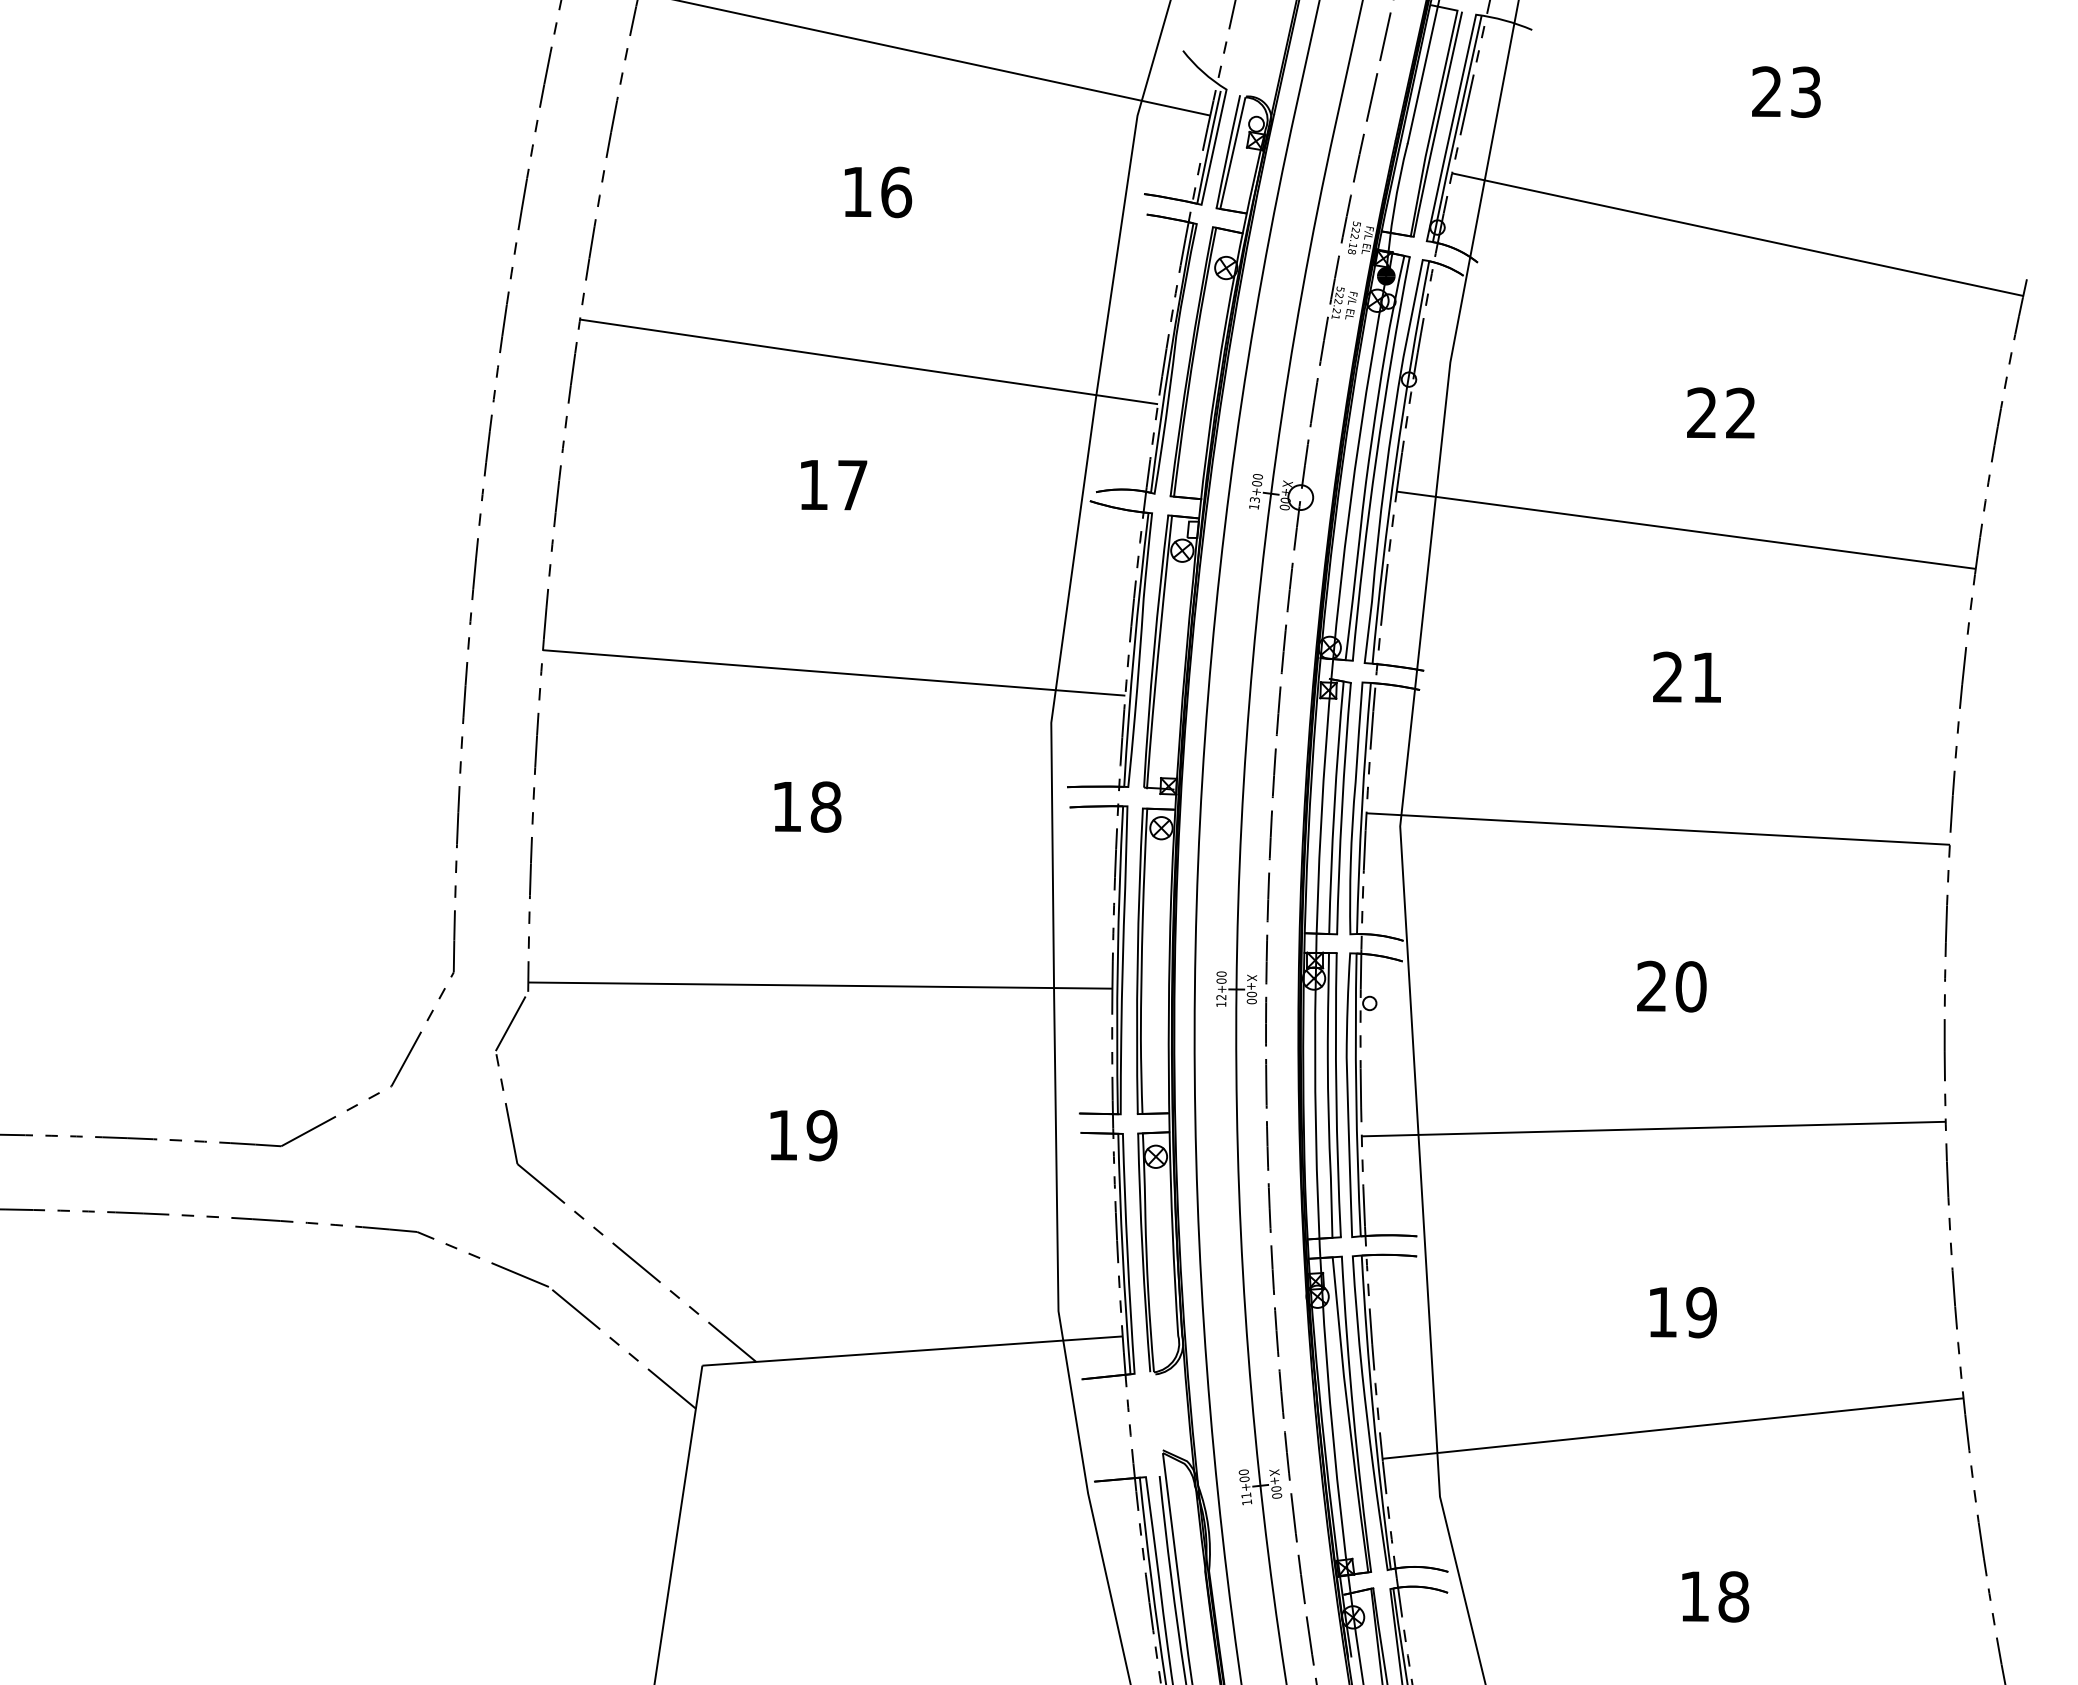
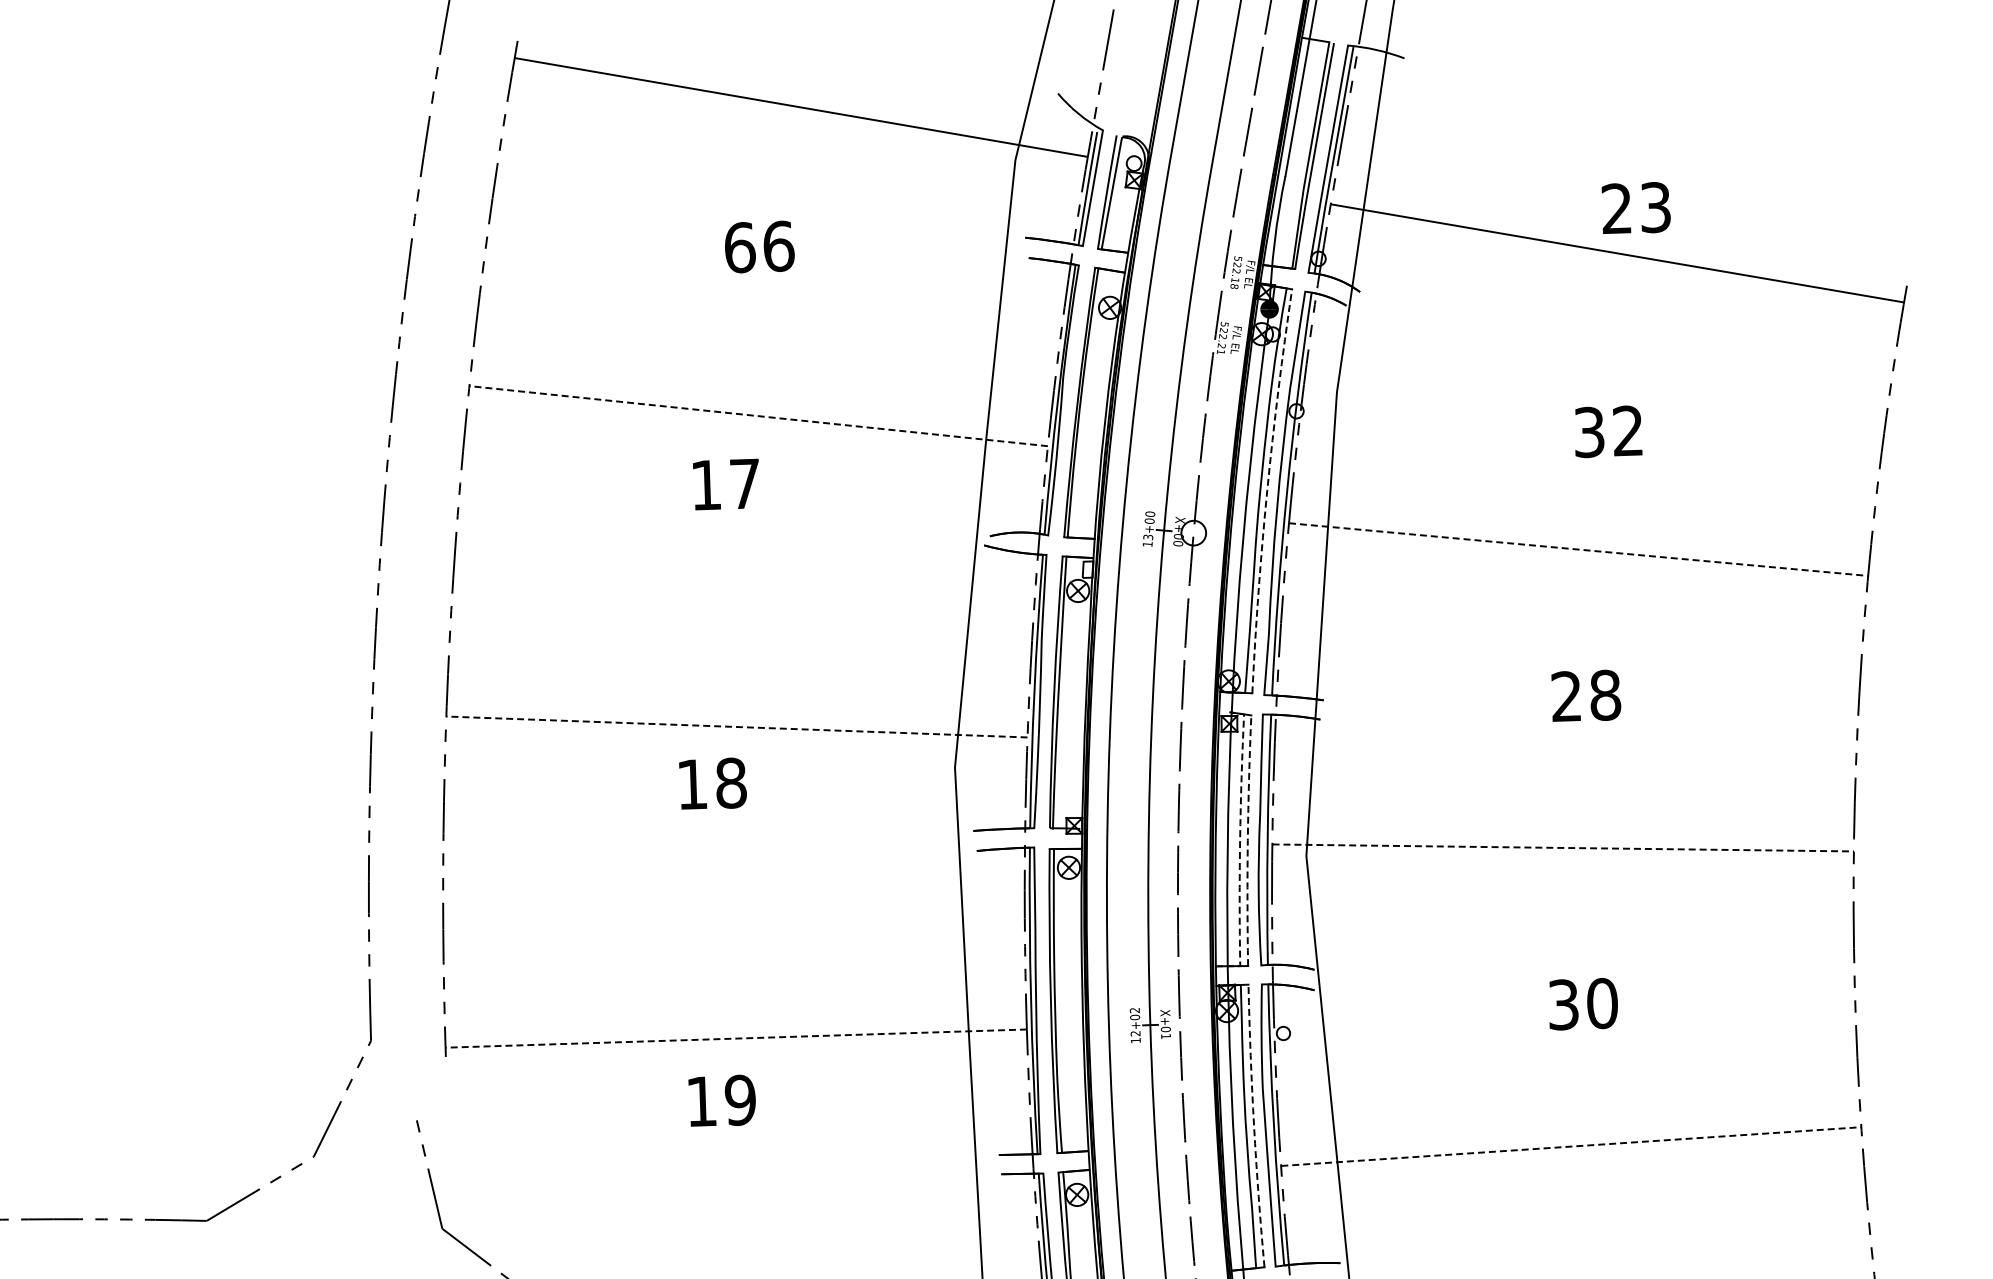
text: (1786, 91) -> (1636, 207), moved
text: (857, 191) -> (740, 247), 16 -> 66
line: (868, 361) -> (758, 415), solid -> dashed
text: (1701, 412) -> (1588, 431), 22 -> 32
line: (1376, 458) -> (1267, 491), solid -> dashed
text: (834, 485) -> (727, 484), moved
line: (1686, 530) -> (1578, 549), solid -> dashed
line: (833, 672) -> (736, 726), solid -> dashed
text: (1706, 677) -> (1604, 695), 21 -> 28
text: (807, 806) -> (712, 783), moved
line: (1342, 808) -> (1248, 840), solid -> dashed
line: (1334, 811) -> (1240, 843), solid -> dashed
line: (1658, 829) -> (1563, 848), solid -> dashed
text: (1221, 973) -> (1134, 1009), 12+00 -> 12+02
line: (819, 985) -> (735, 1038), solid -> dashed
text: (1651, 986) -> (1563, 1004), 20 -> 30
text: (1251, 1001) -> (1165, 1036), X+00 -> X+01
line: (511, 1021) -> (430, 1087), removed
line: (1336, 1095) -> (1254, 1126), solid -> dashed
line: (1654, 1129) -> (1571, 1146), solid -> dashed
text: (803, 1135) -> (722, 1100), moved

